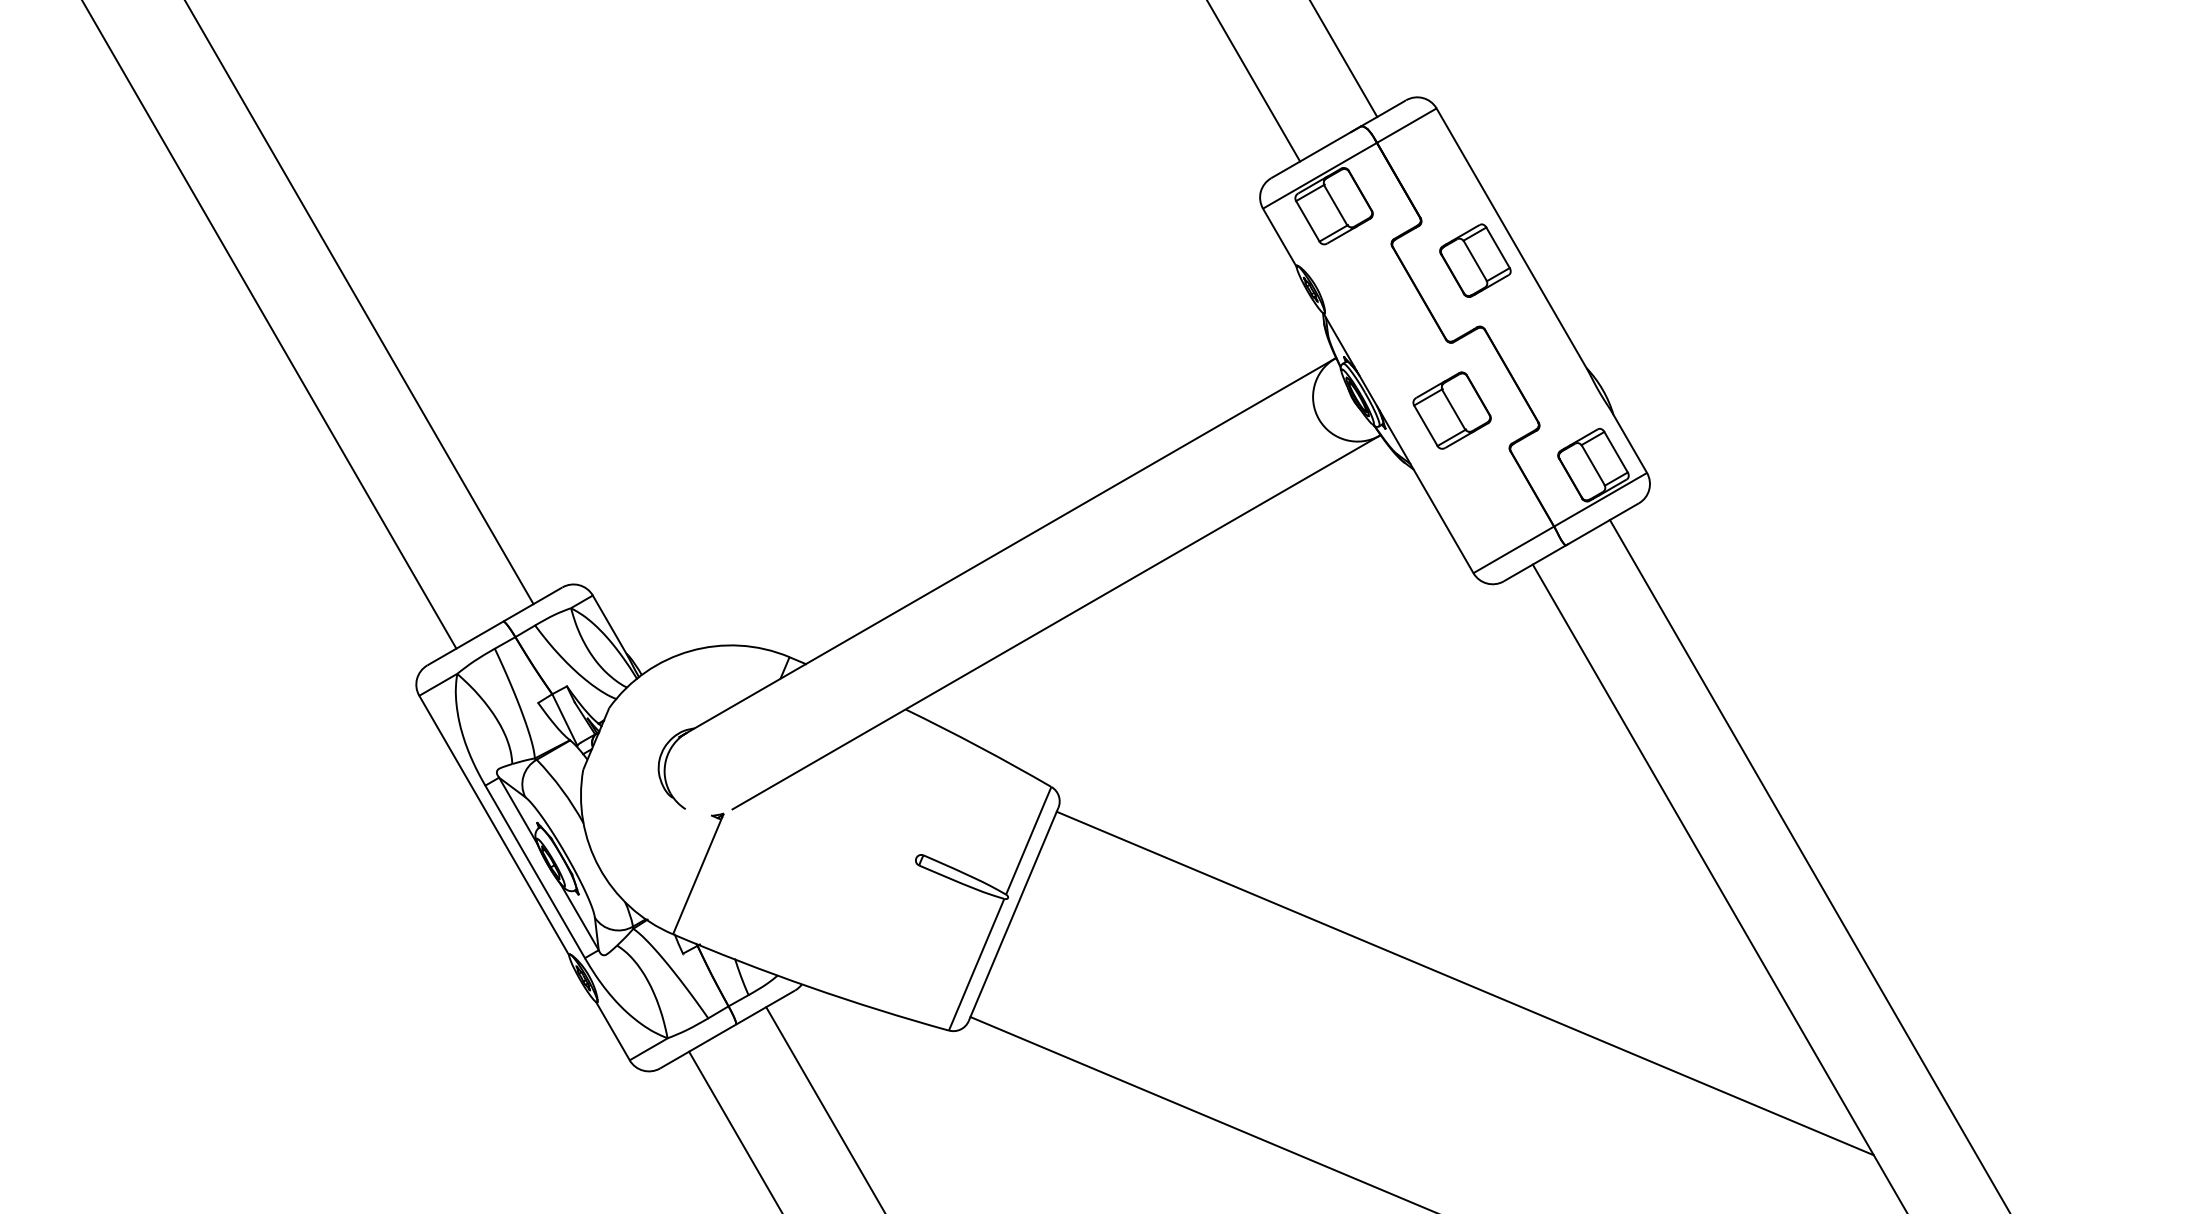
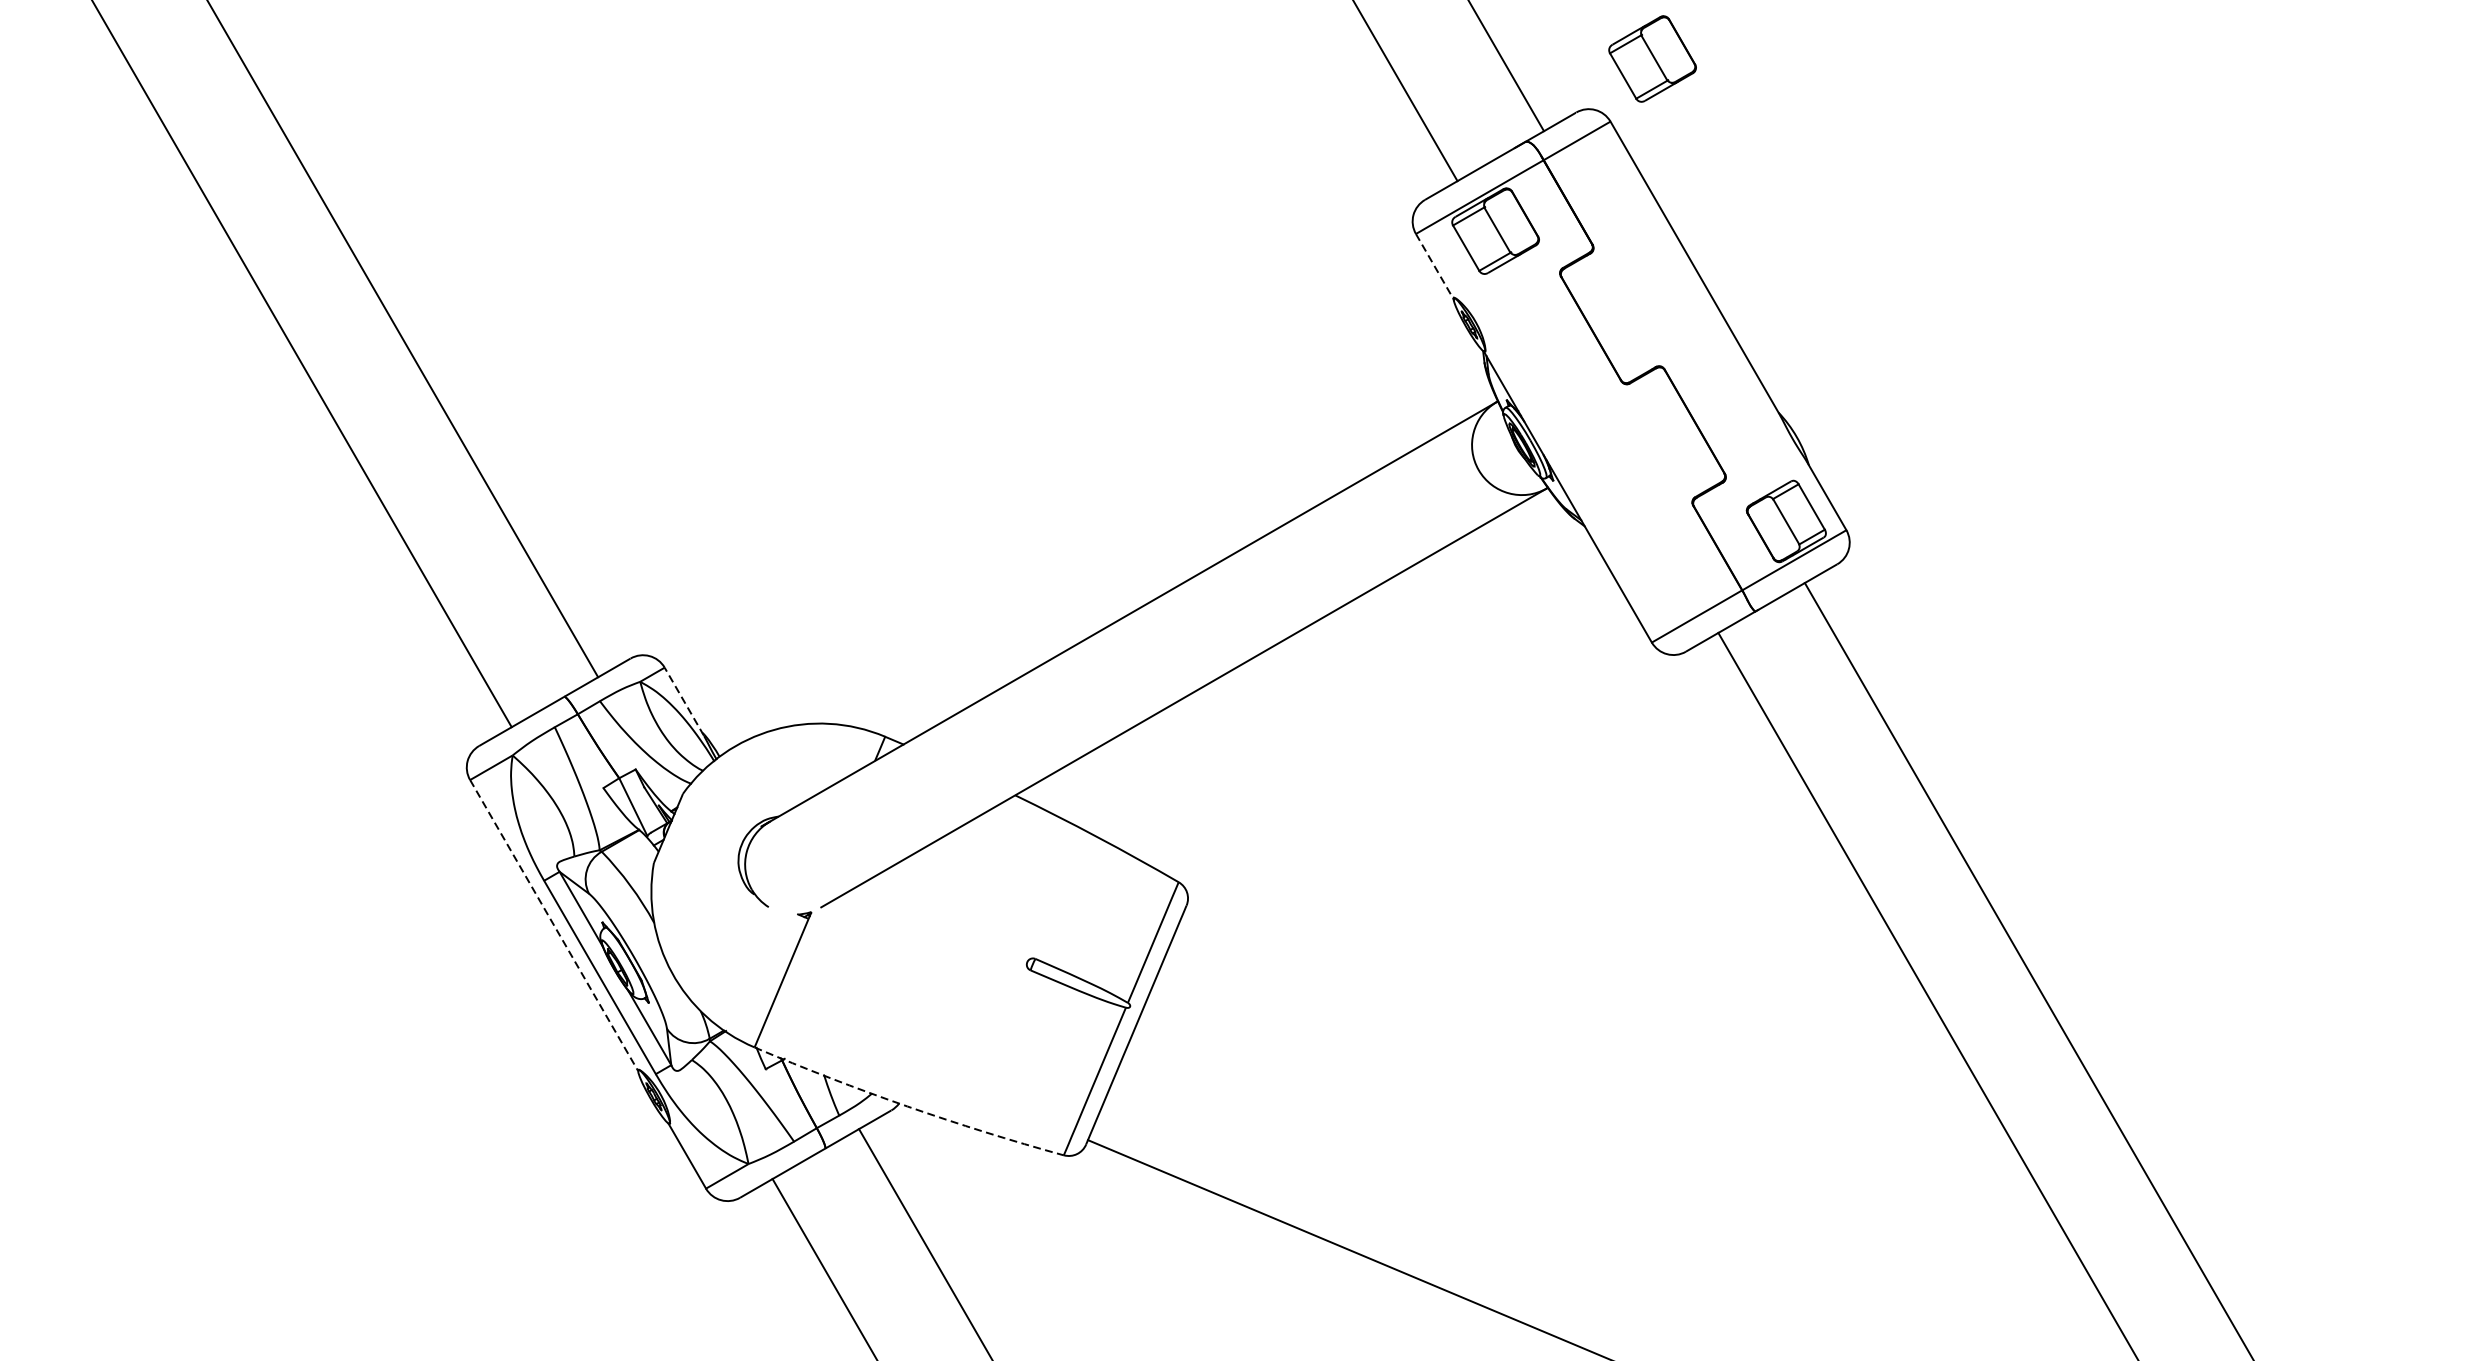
line: (1280, 238) -> (1435, 267), solid -> dashed
part: (1475, 260) -> (1654, 292), removed
part: (1451, 410) -> (1651, 58), moved
line: (610, 625) -> (684, 701), solid -> dashed
line: (494, 825) -> (554, 925), solid -> dashed
line: (1464, 983) -> (1641, 1102), removed
arc: (809, 987) -> (907, 1107), solid -> dashed

